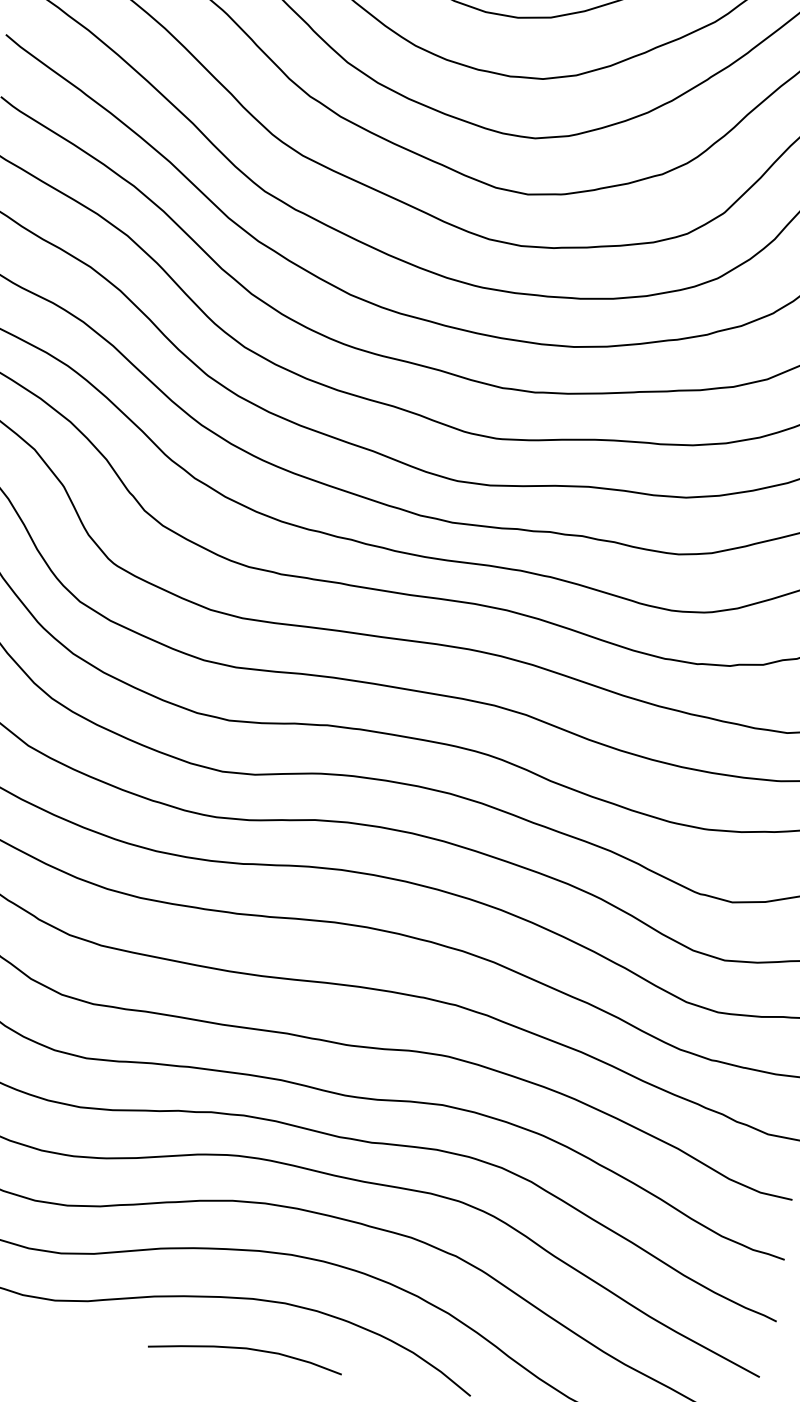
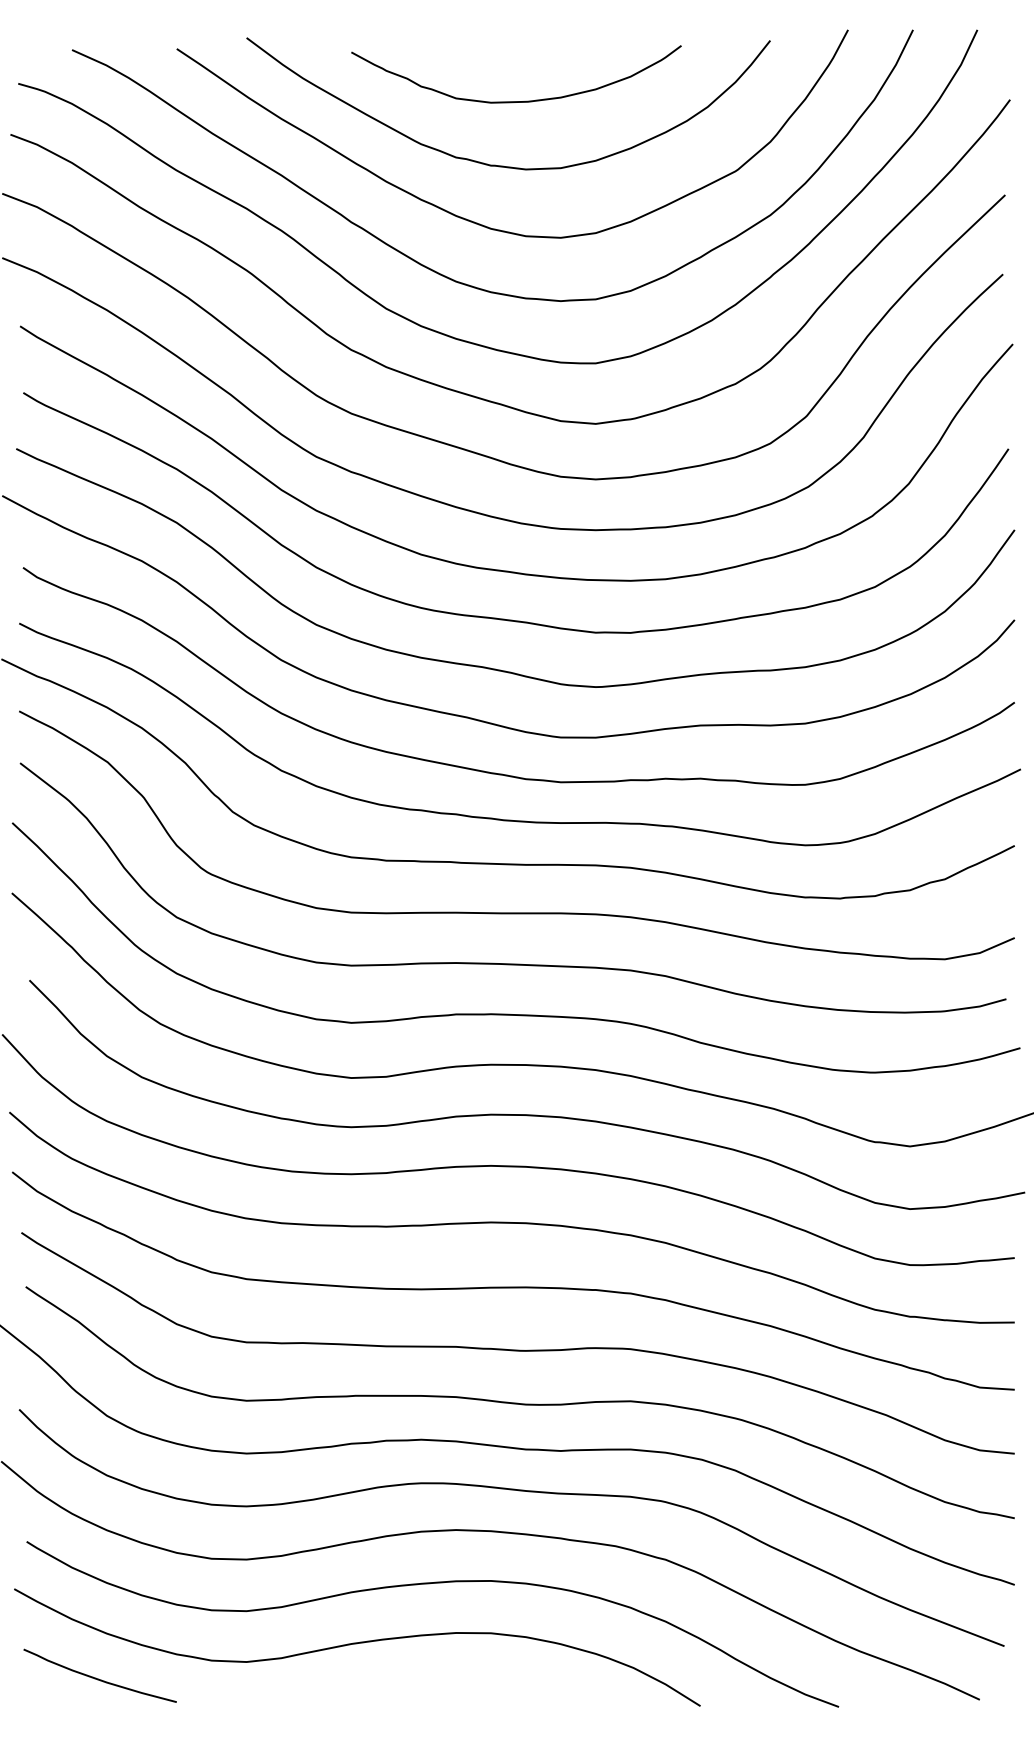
curve: (245, 1349) -> (455, 1687), removed

